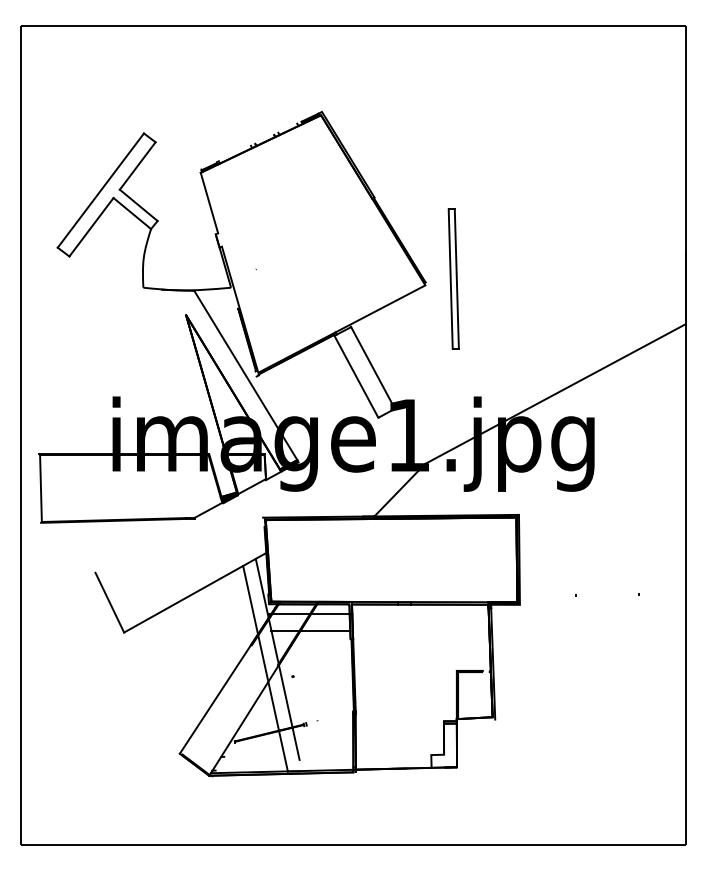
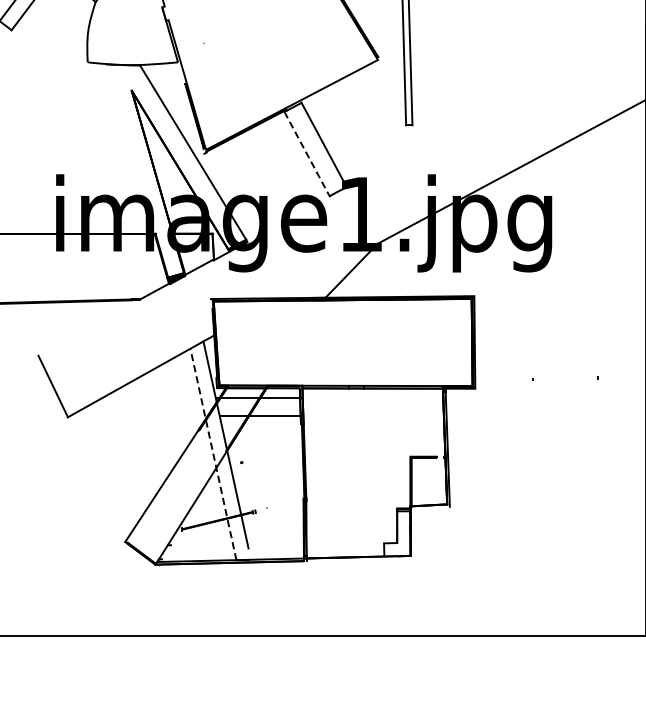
line: (356, 376) -> (307, 153), solid -> dashed
line: (265, 668) -> (213, 454), solid -> dashed

